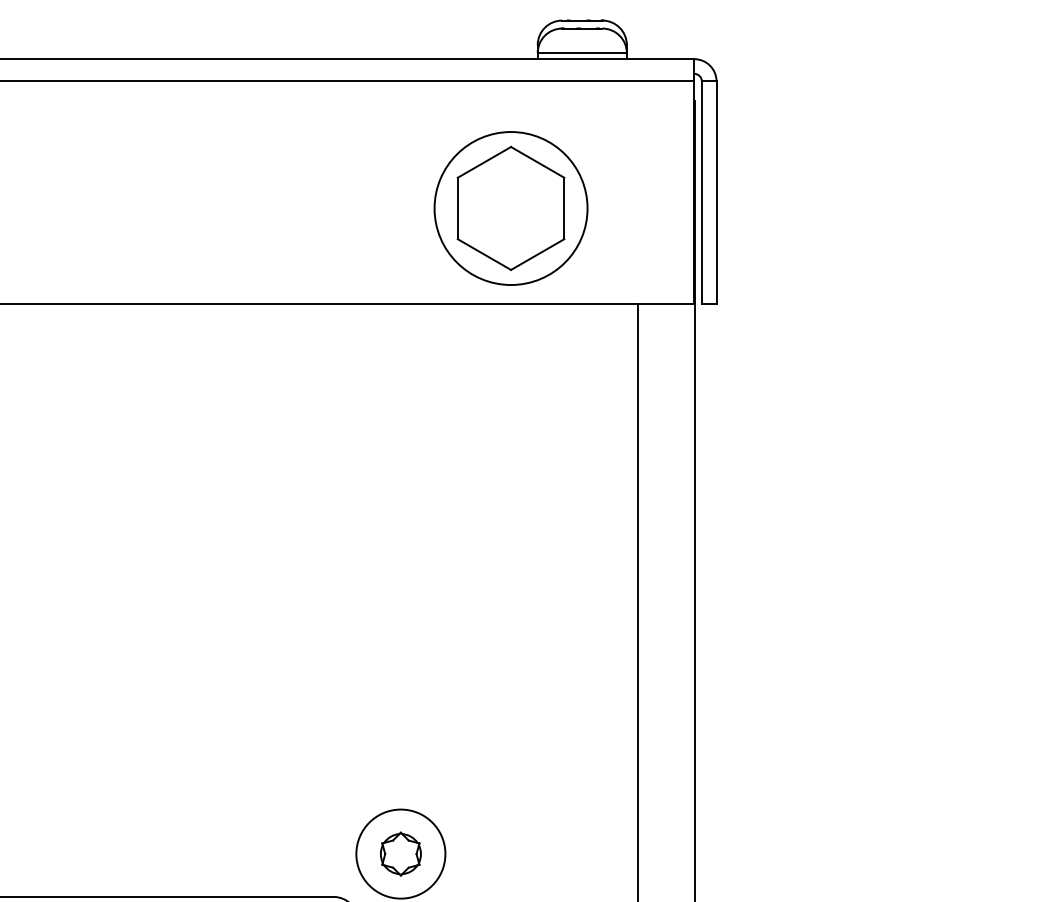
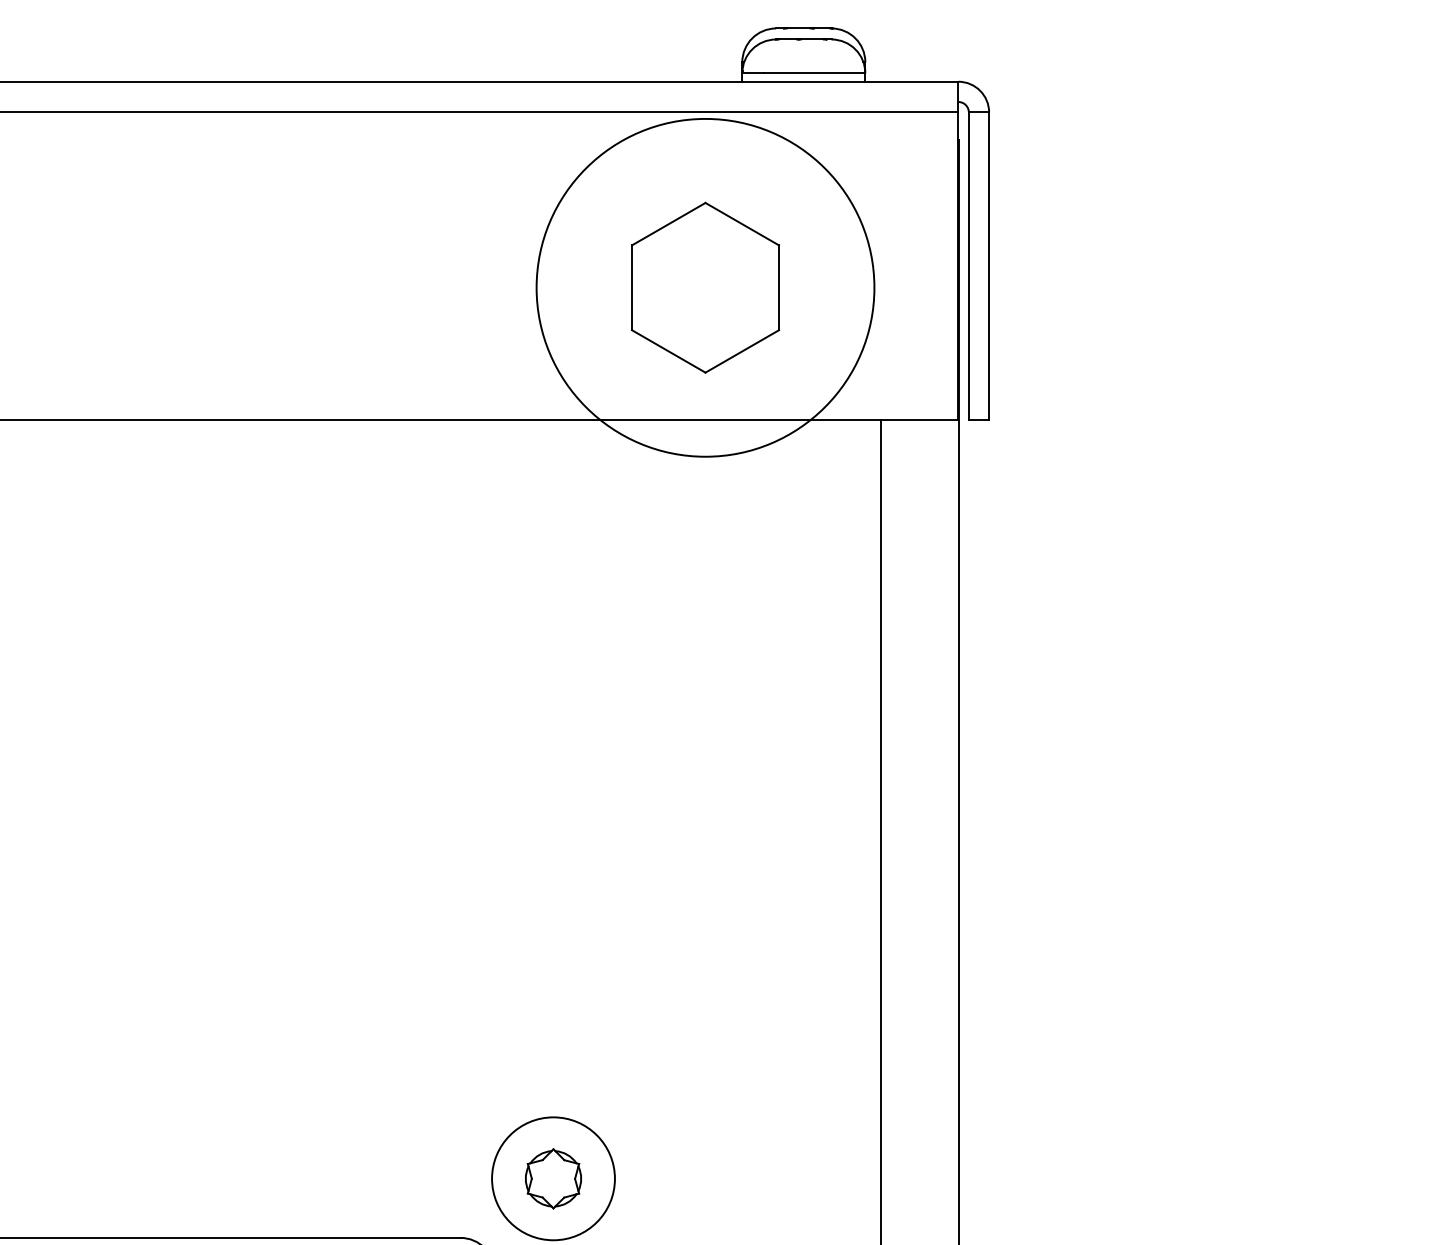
circle: (510, 208) -> (704, 287), size x1.6

